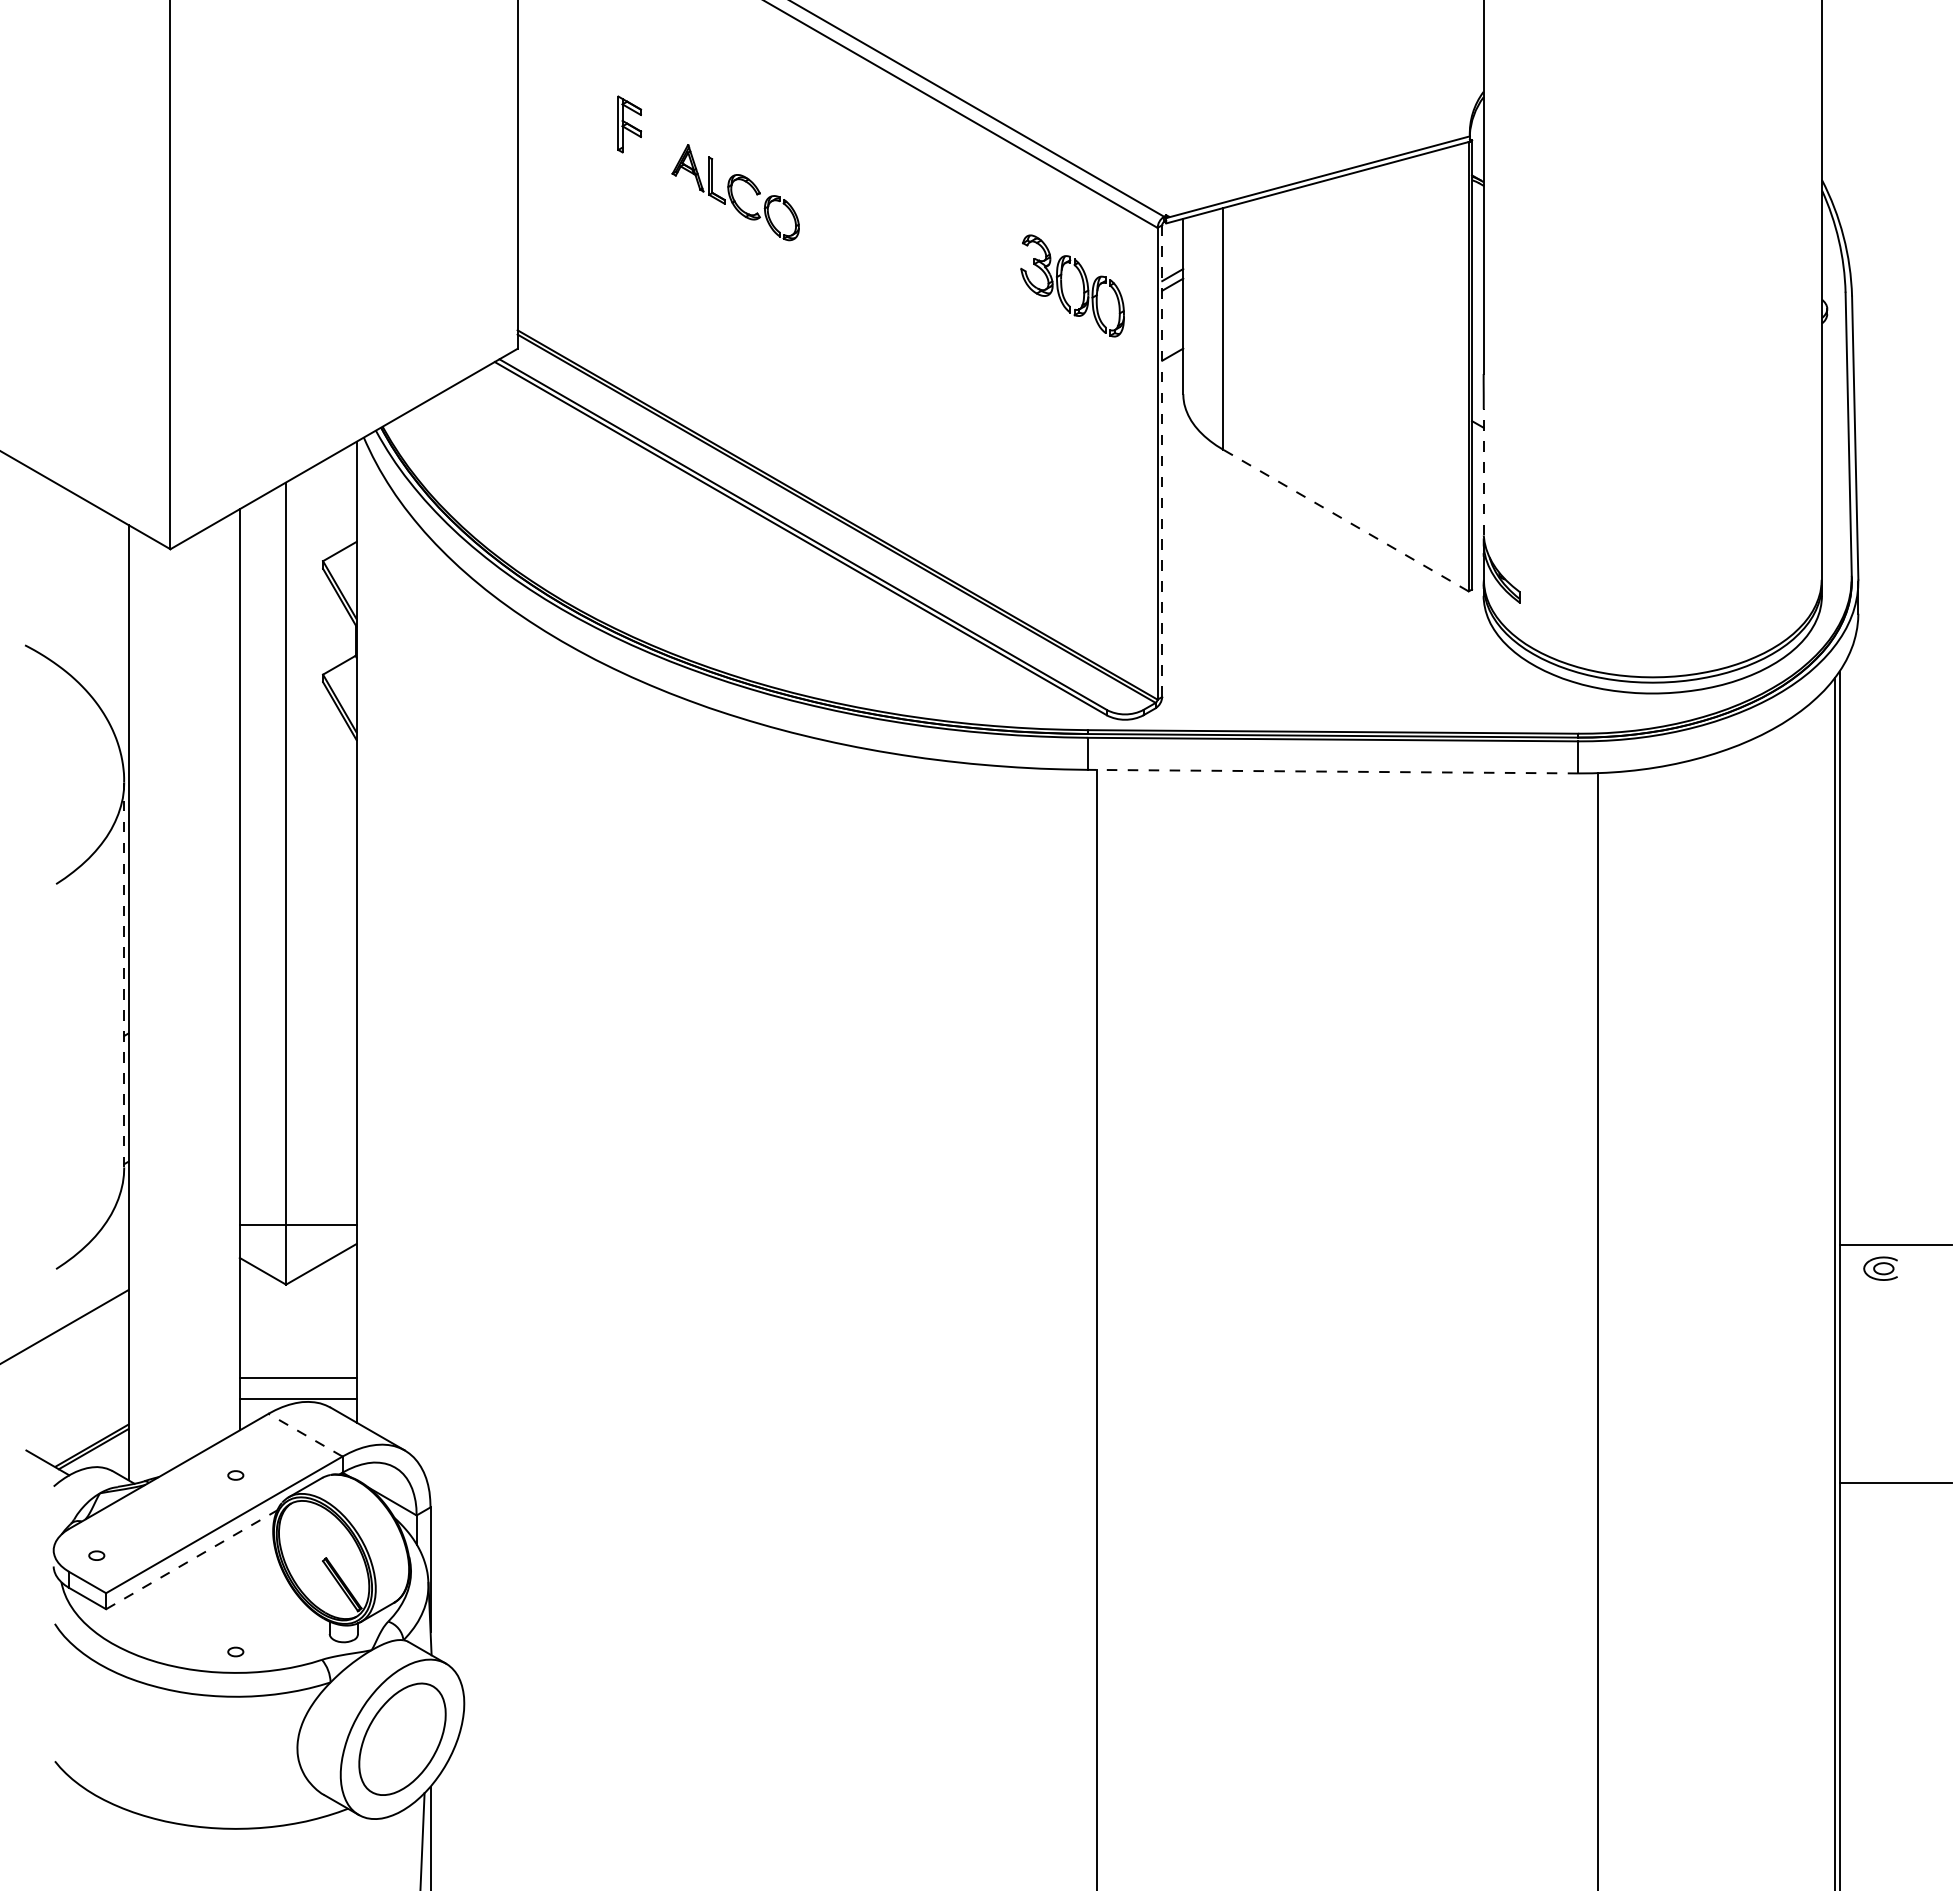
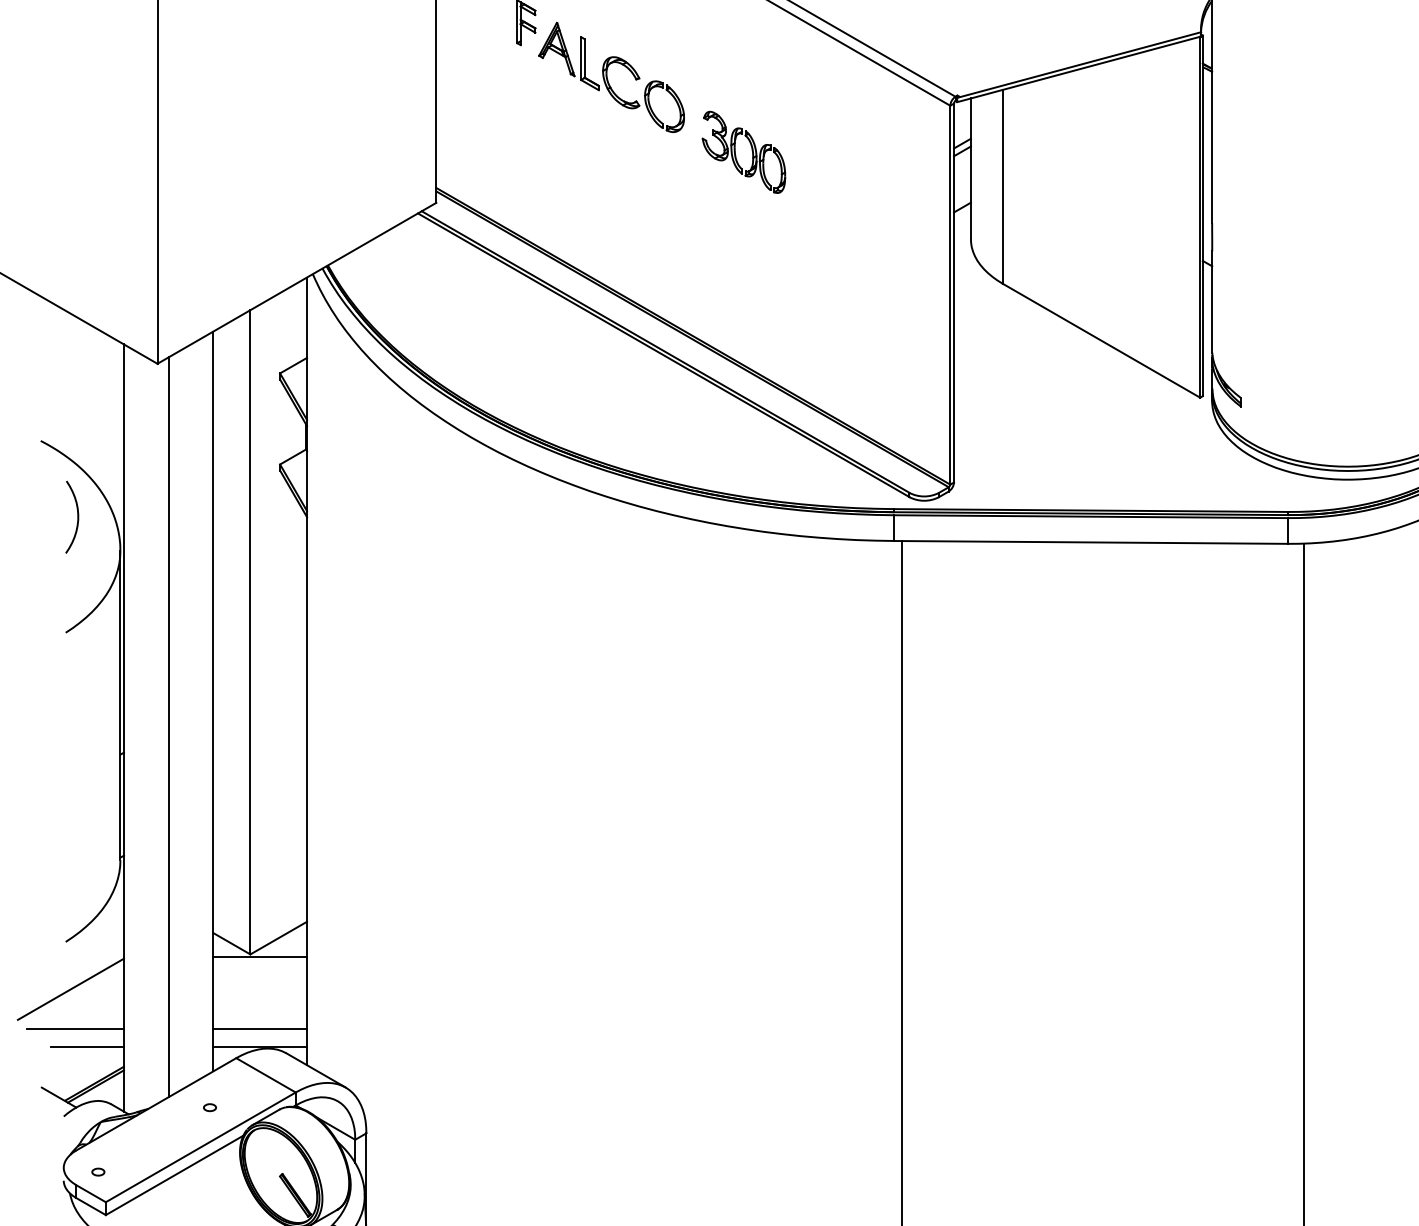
part: (735, 192) -> (611, 77), size x1.43
part: (1062, 285) -> (735, 152), moved
line: (1162, 461) -> (954, 293), dashed -> solid
line: (1483, 471) -> (1212, 301), dashed -> solid
line: (1345, 520) -> (1101, 340), dashed -> solid
curve: (70, 740) -> (77, 517), added
line: (1332, 771) -> (1090, 542), dashed -> solid
line: (124, 974) -> (120, 705), dashed -> solid
line: (184, 1001) -> (168, 727), added
line: (297, 1225) -> (259, 956), moved
line: (68, 1378) -> (75, 1029), added
line: (82, 1399) -> (86, 1046), added
line: (305, 1435) -> (265, 1075), dashed -> solid
line: (191, 1559) -> (174, 1175), dashed -> solid

